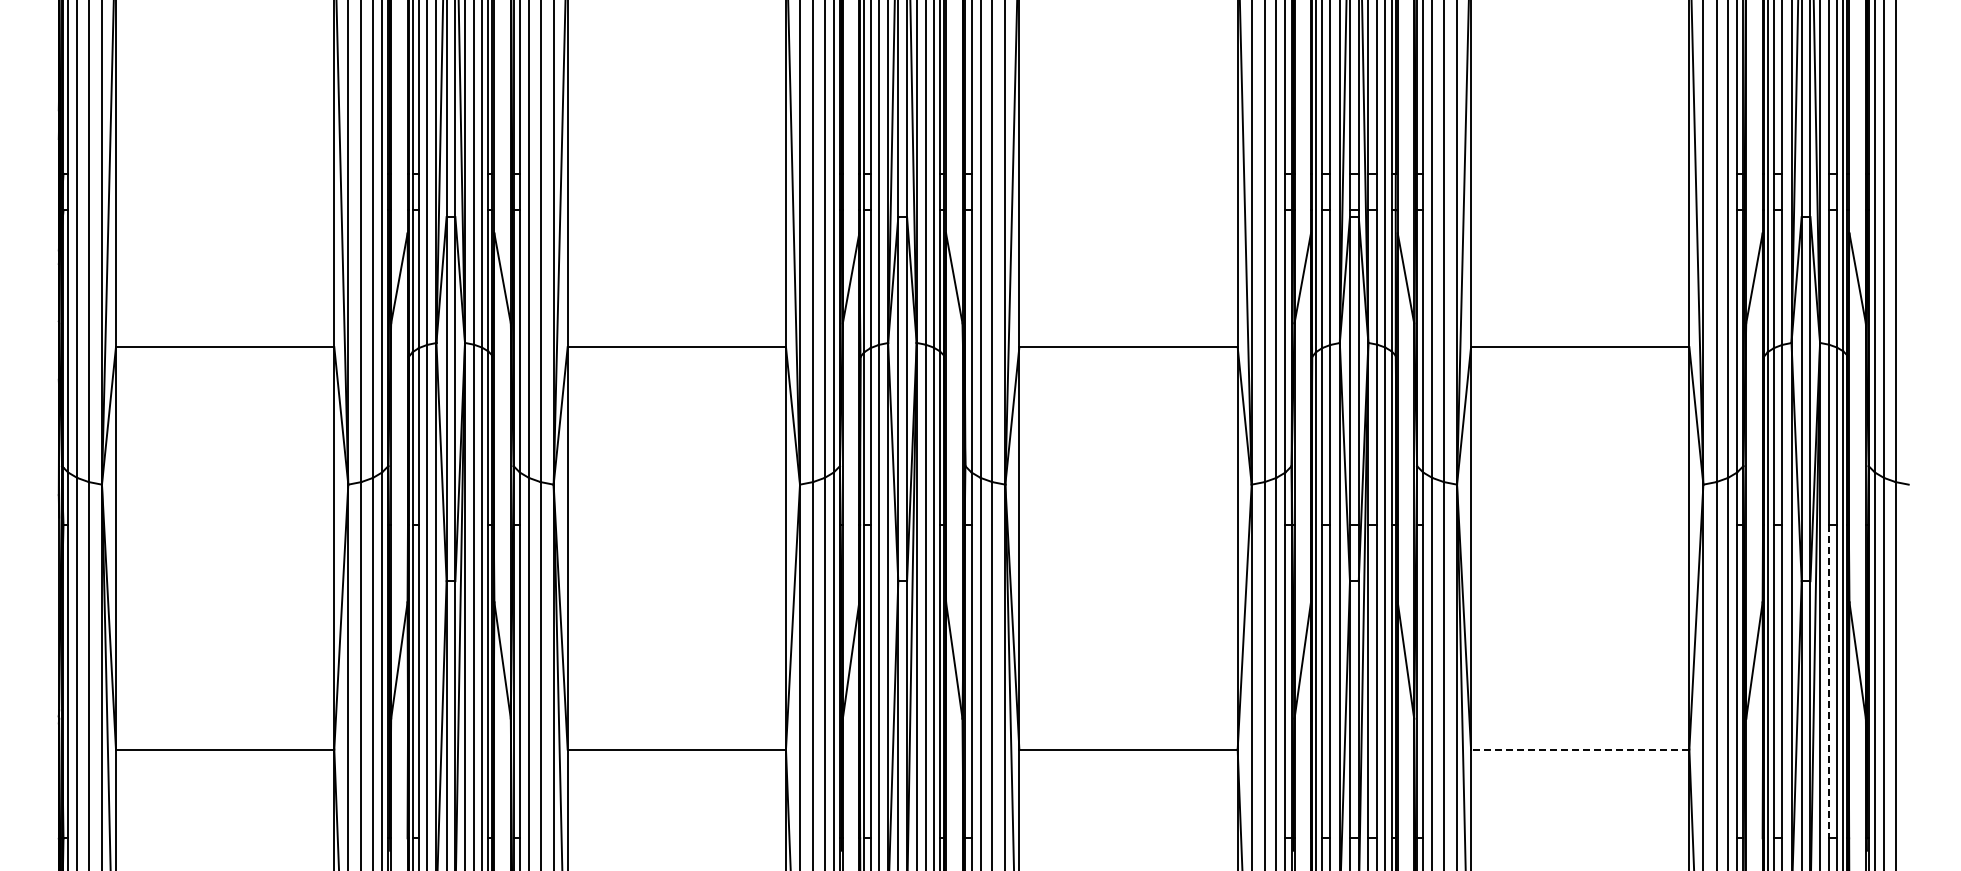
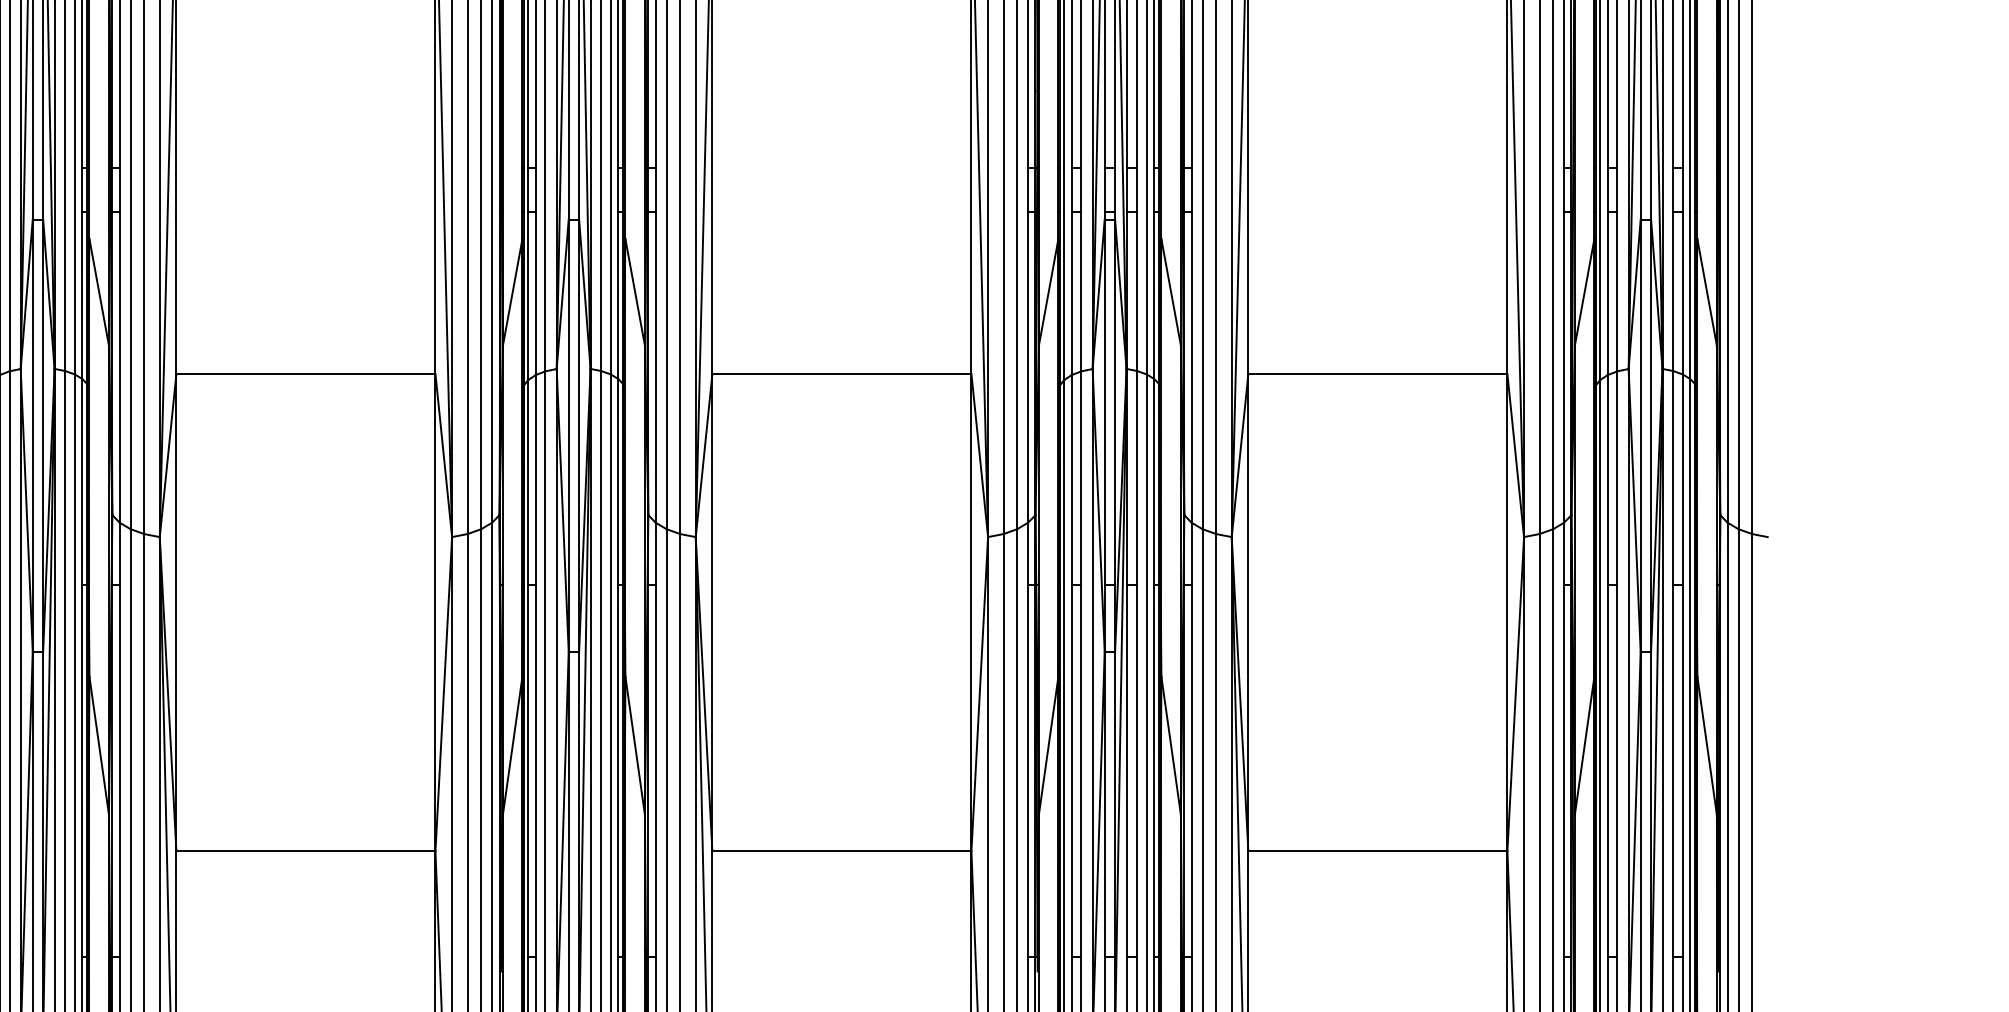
line: (1829, 681) -> (1673, 770), dashed -> solid
line: (1579, 749) -> (1377, 851), dashed -> solid

